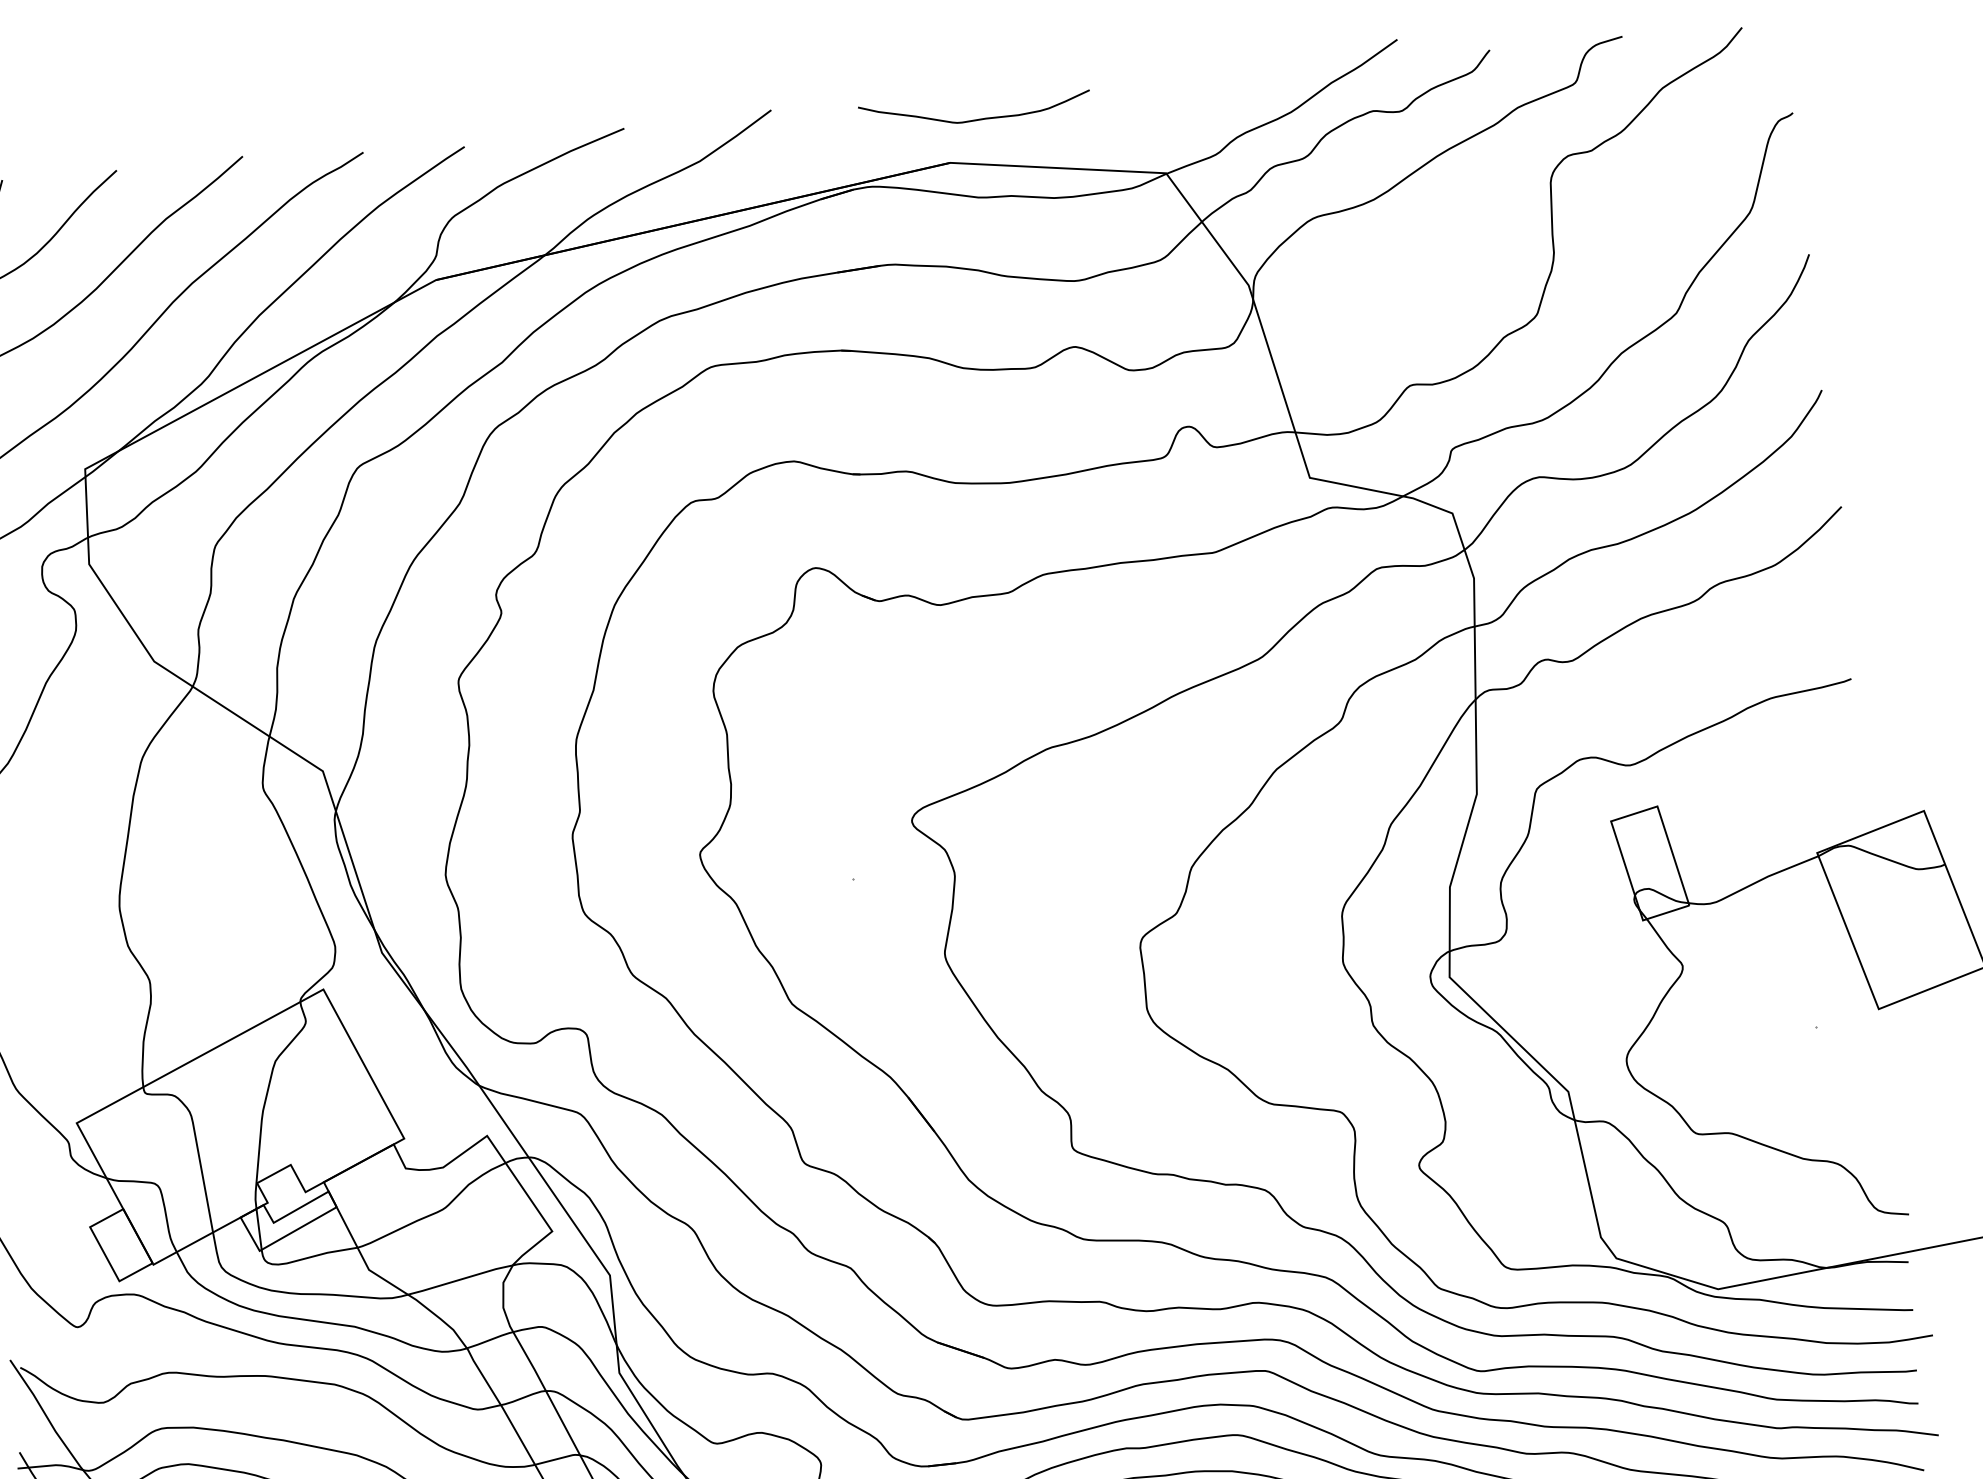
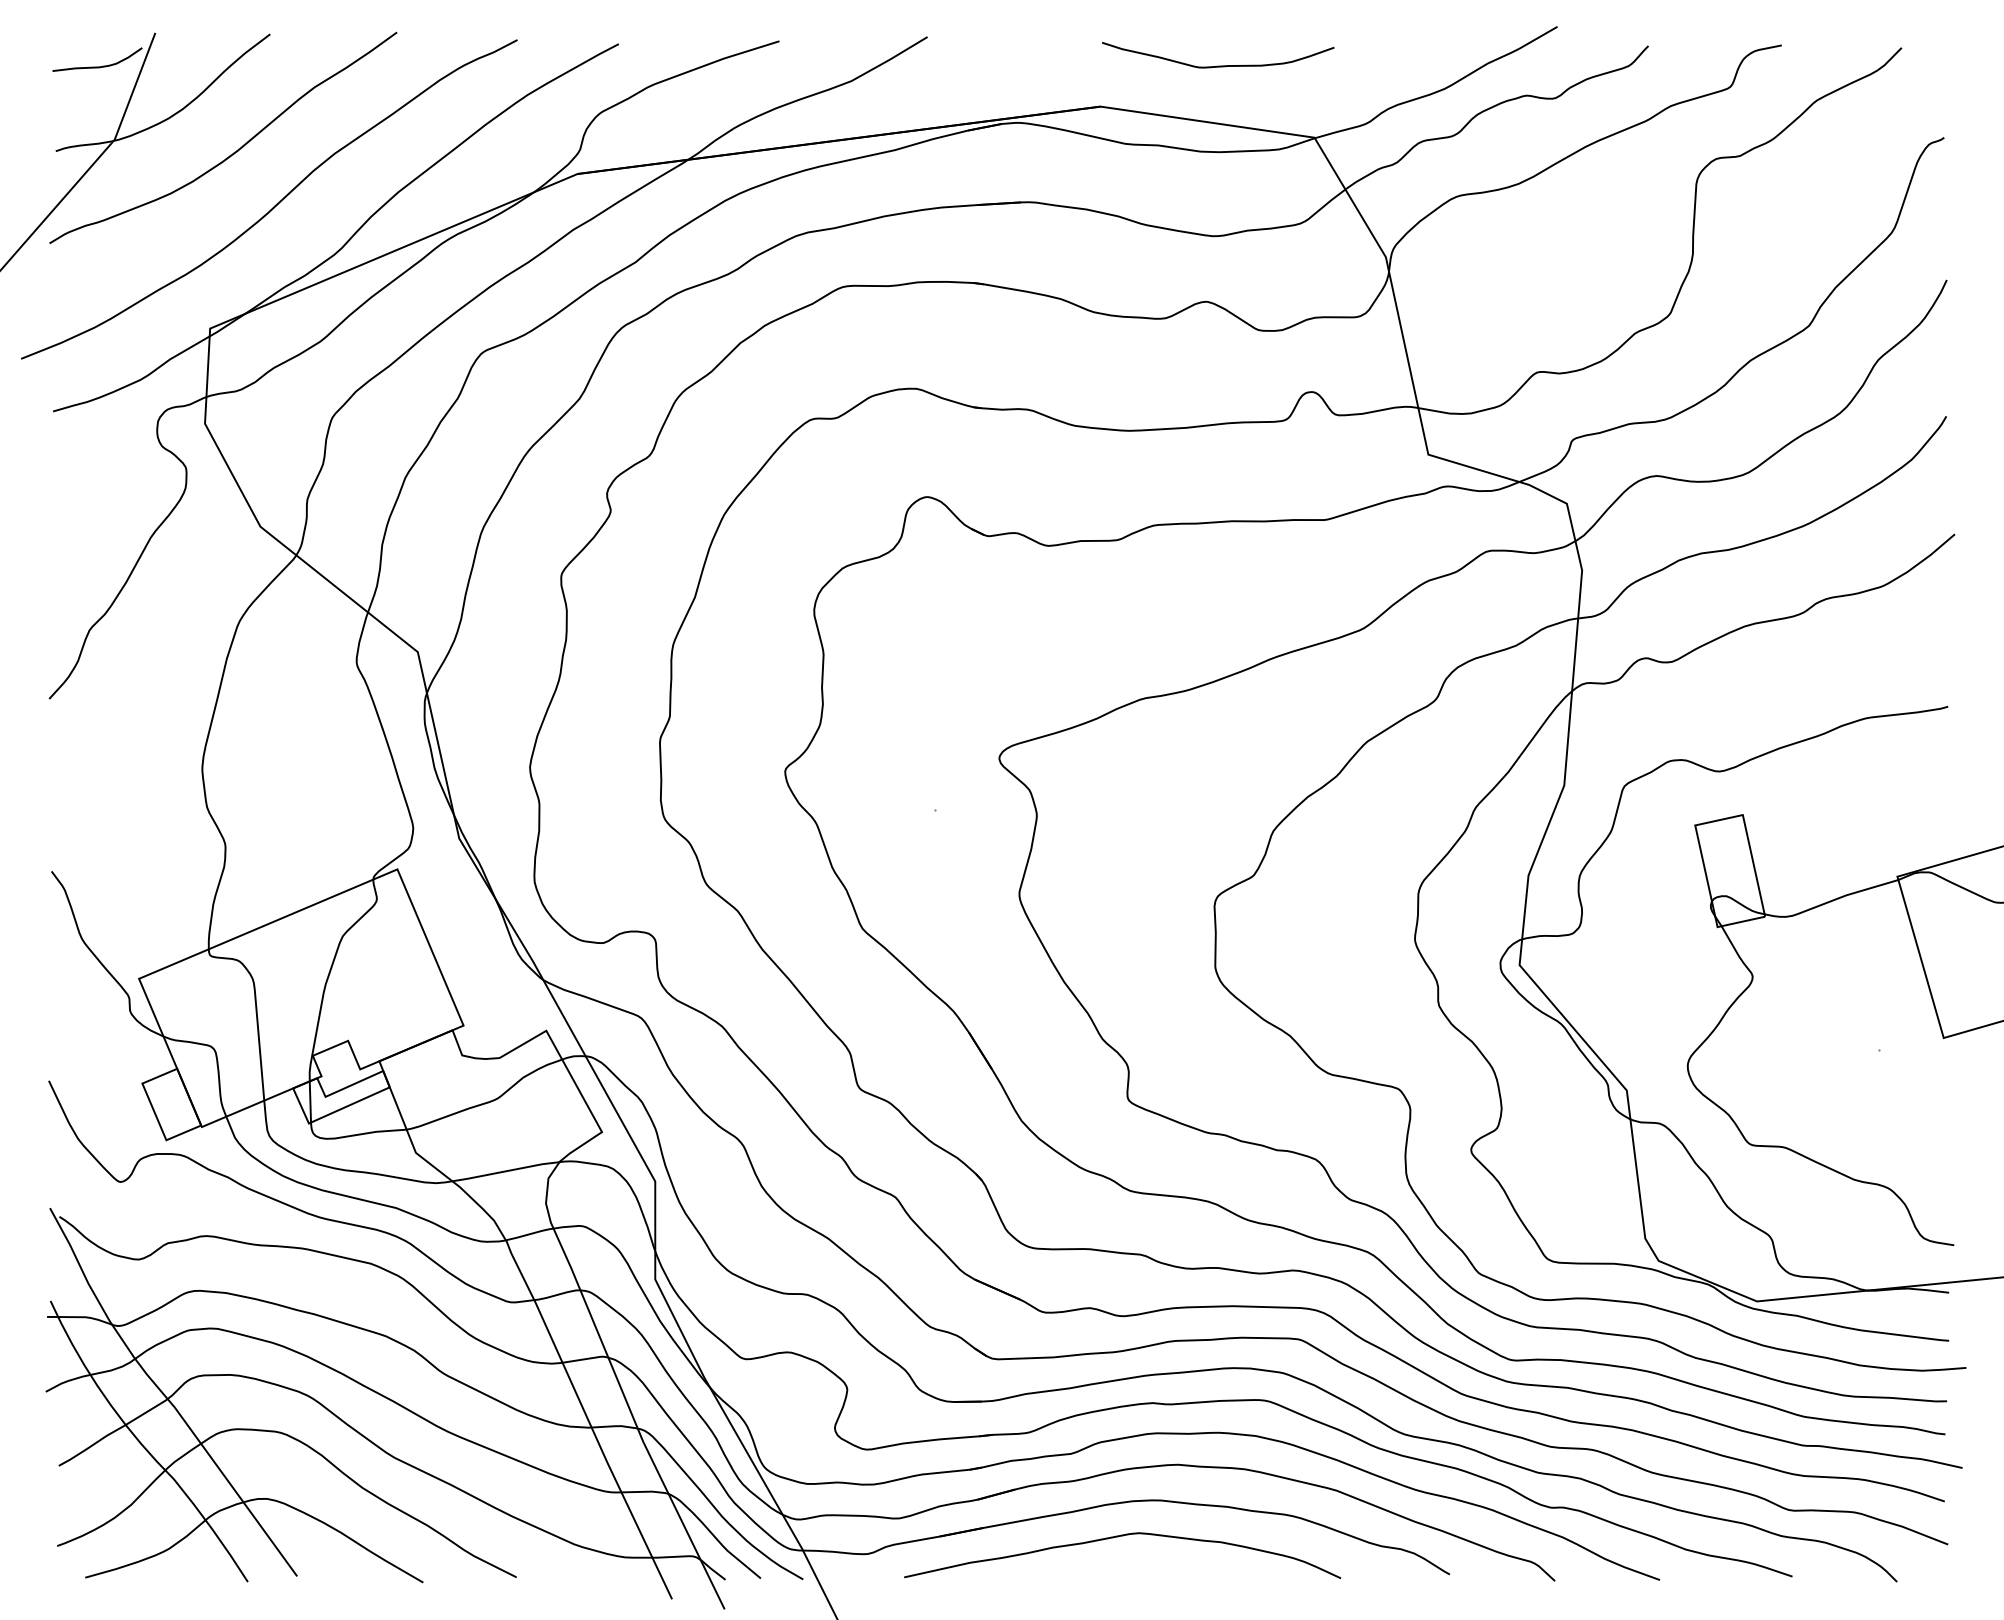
curve: (976, 119) -> (1218, 65), moved

